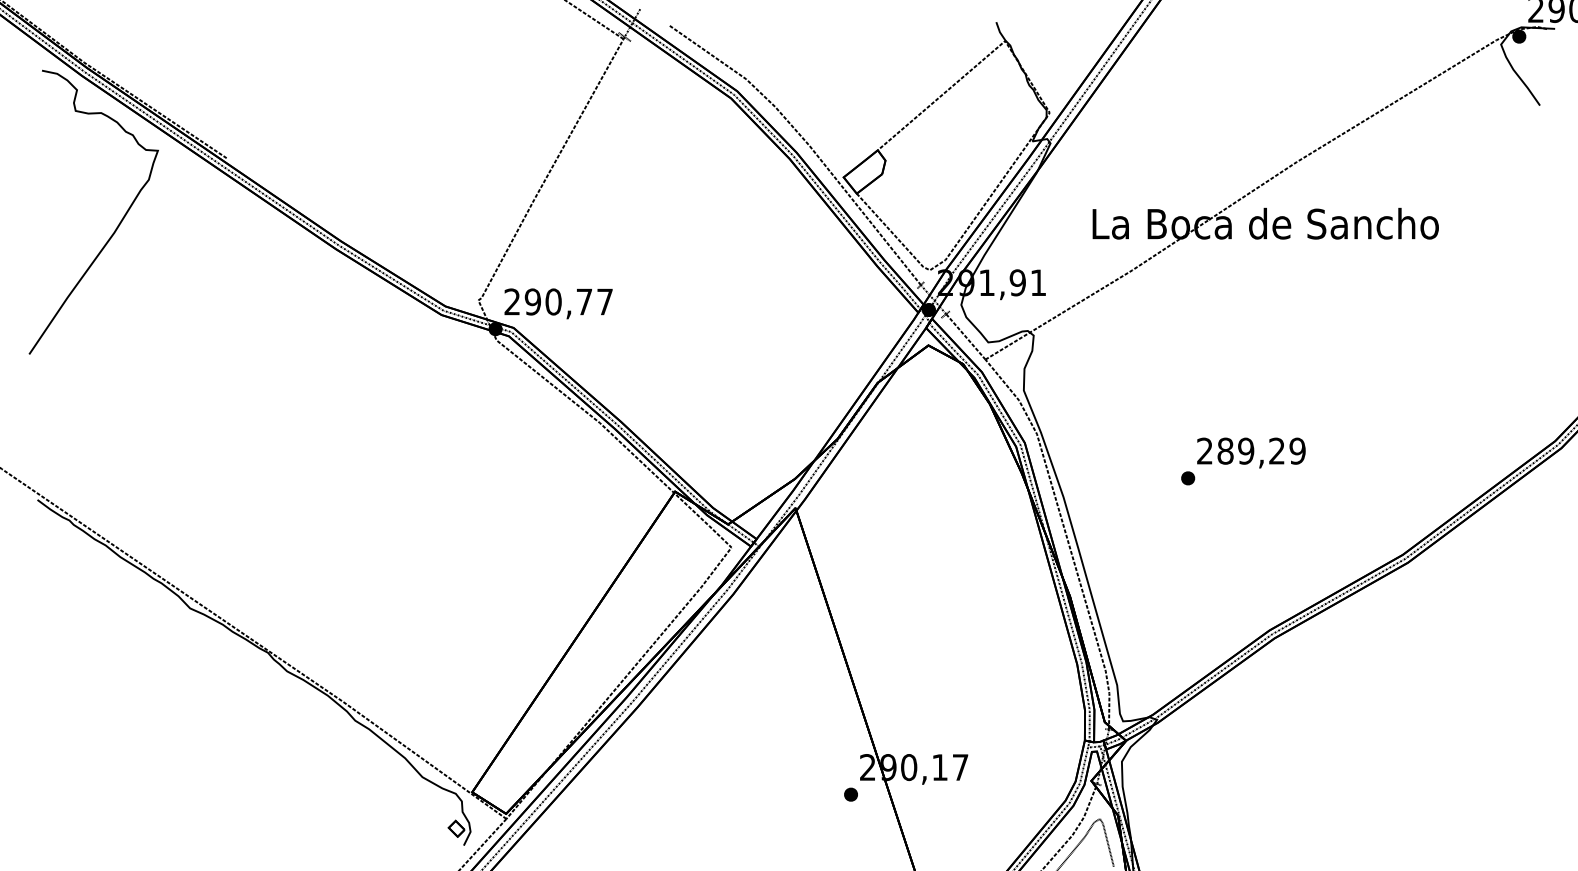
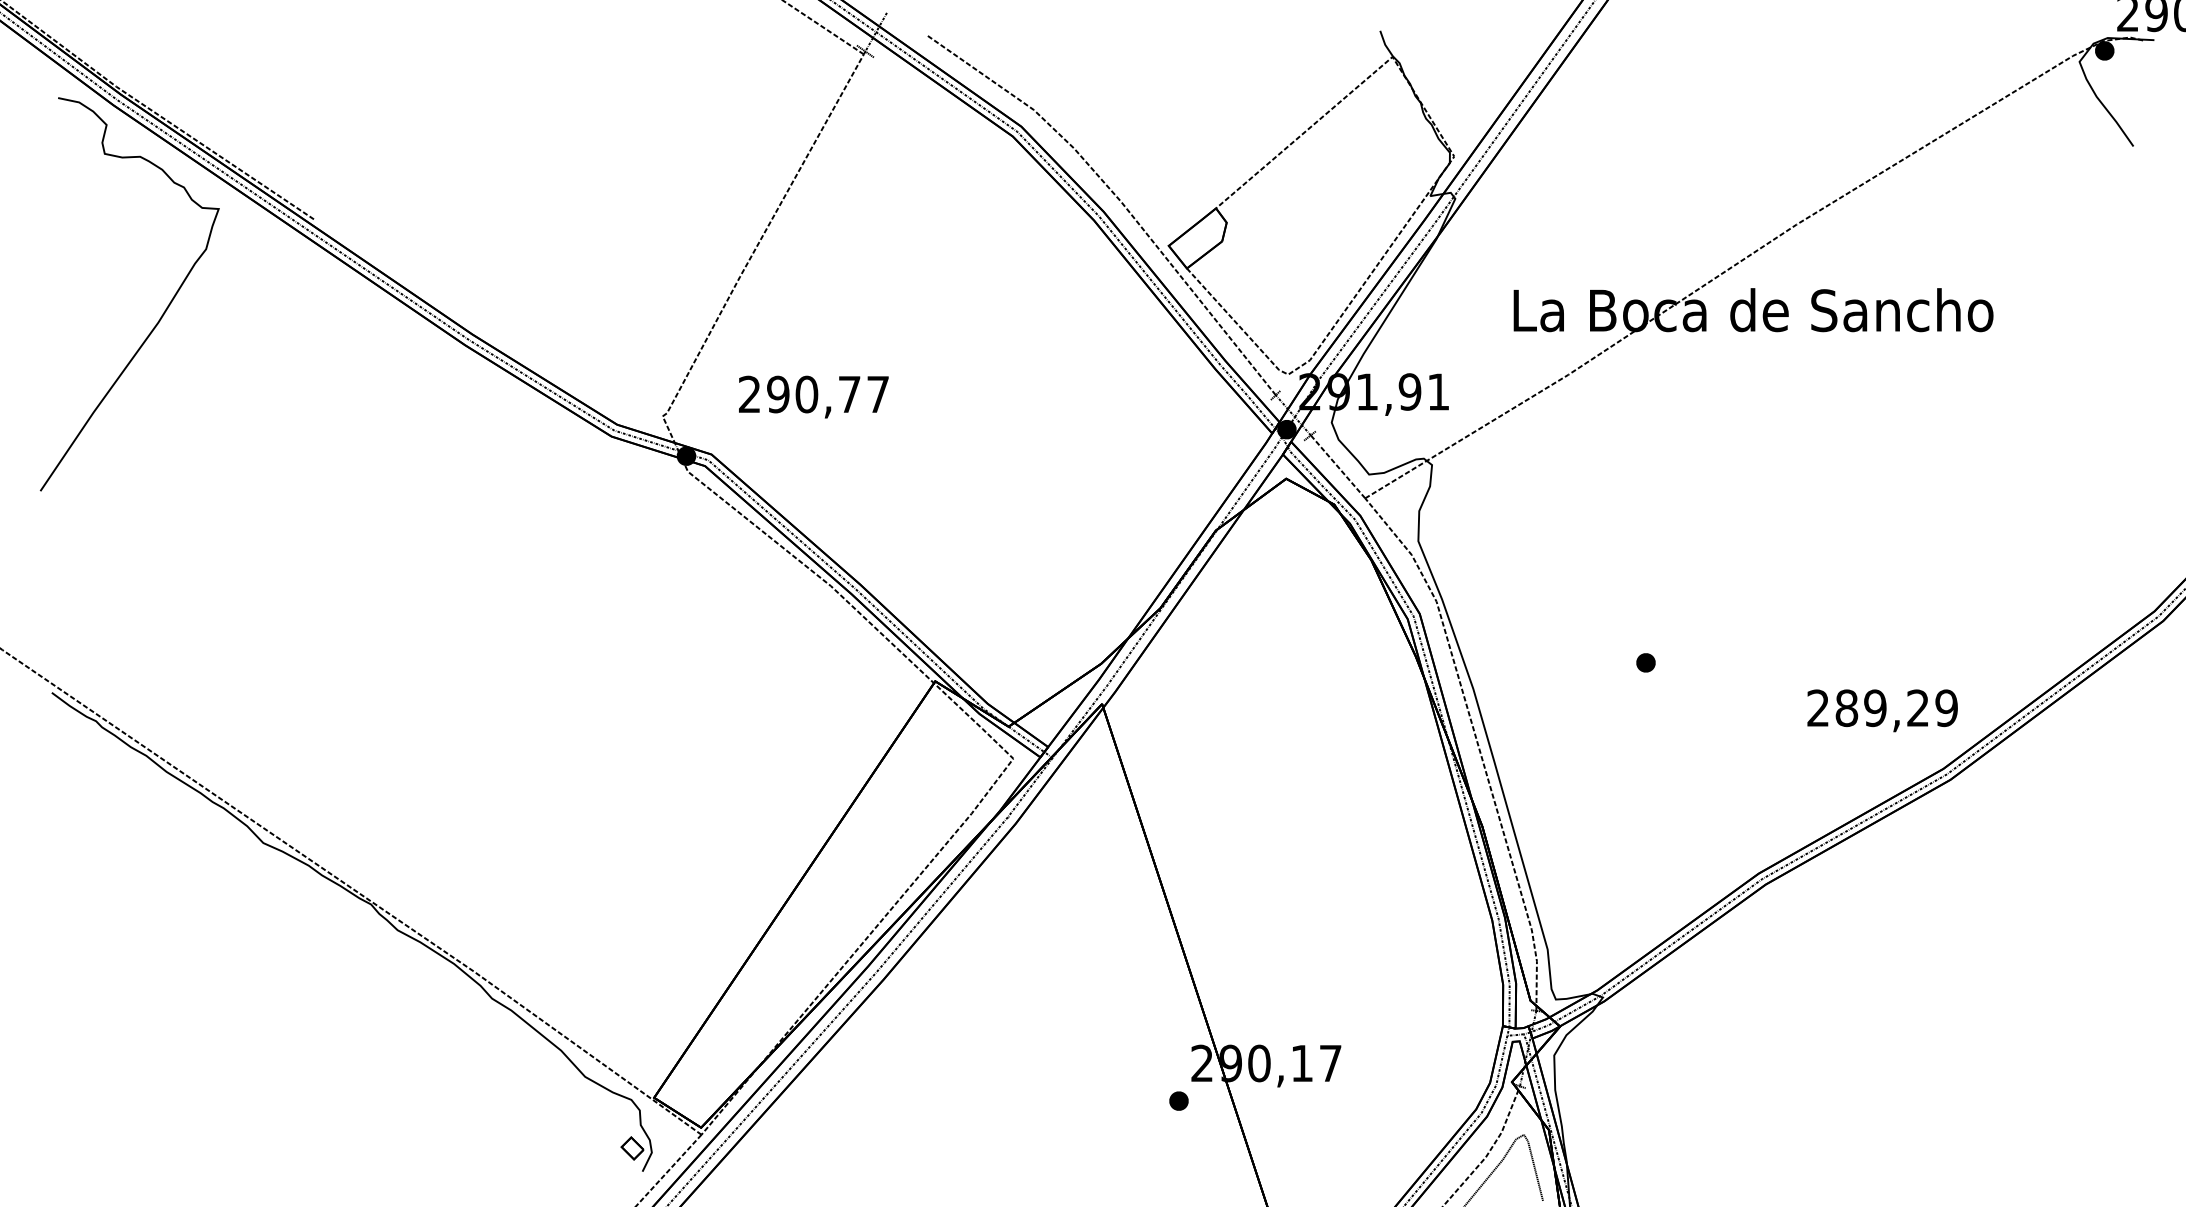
text: (558, 303) -> (813, 396), moved
text: (1251, 452) -> (1882, 710), moved

